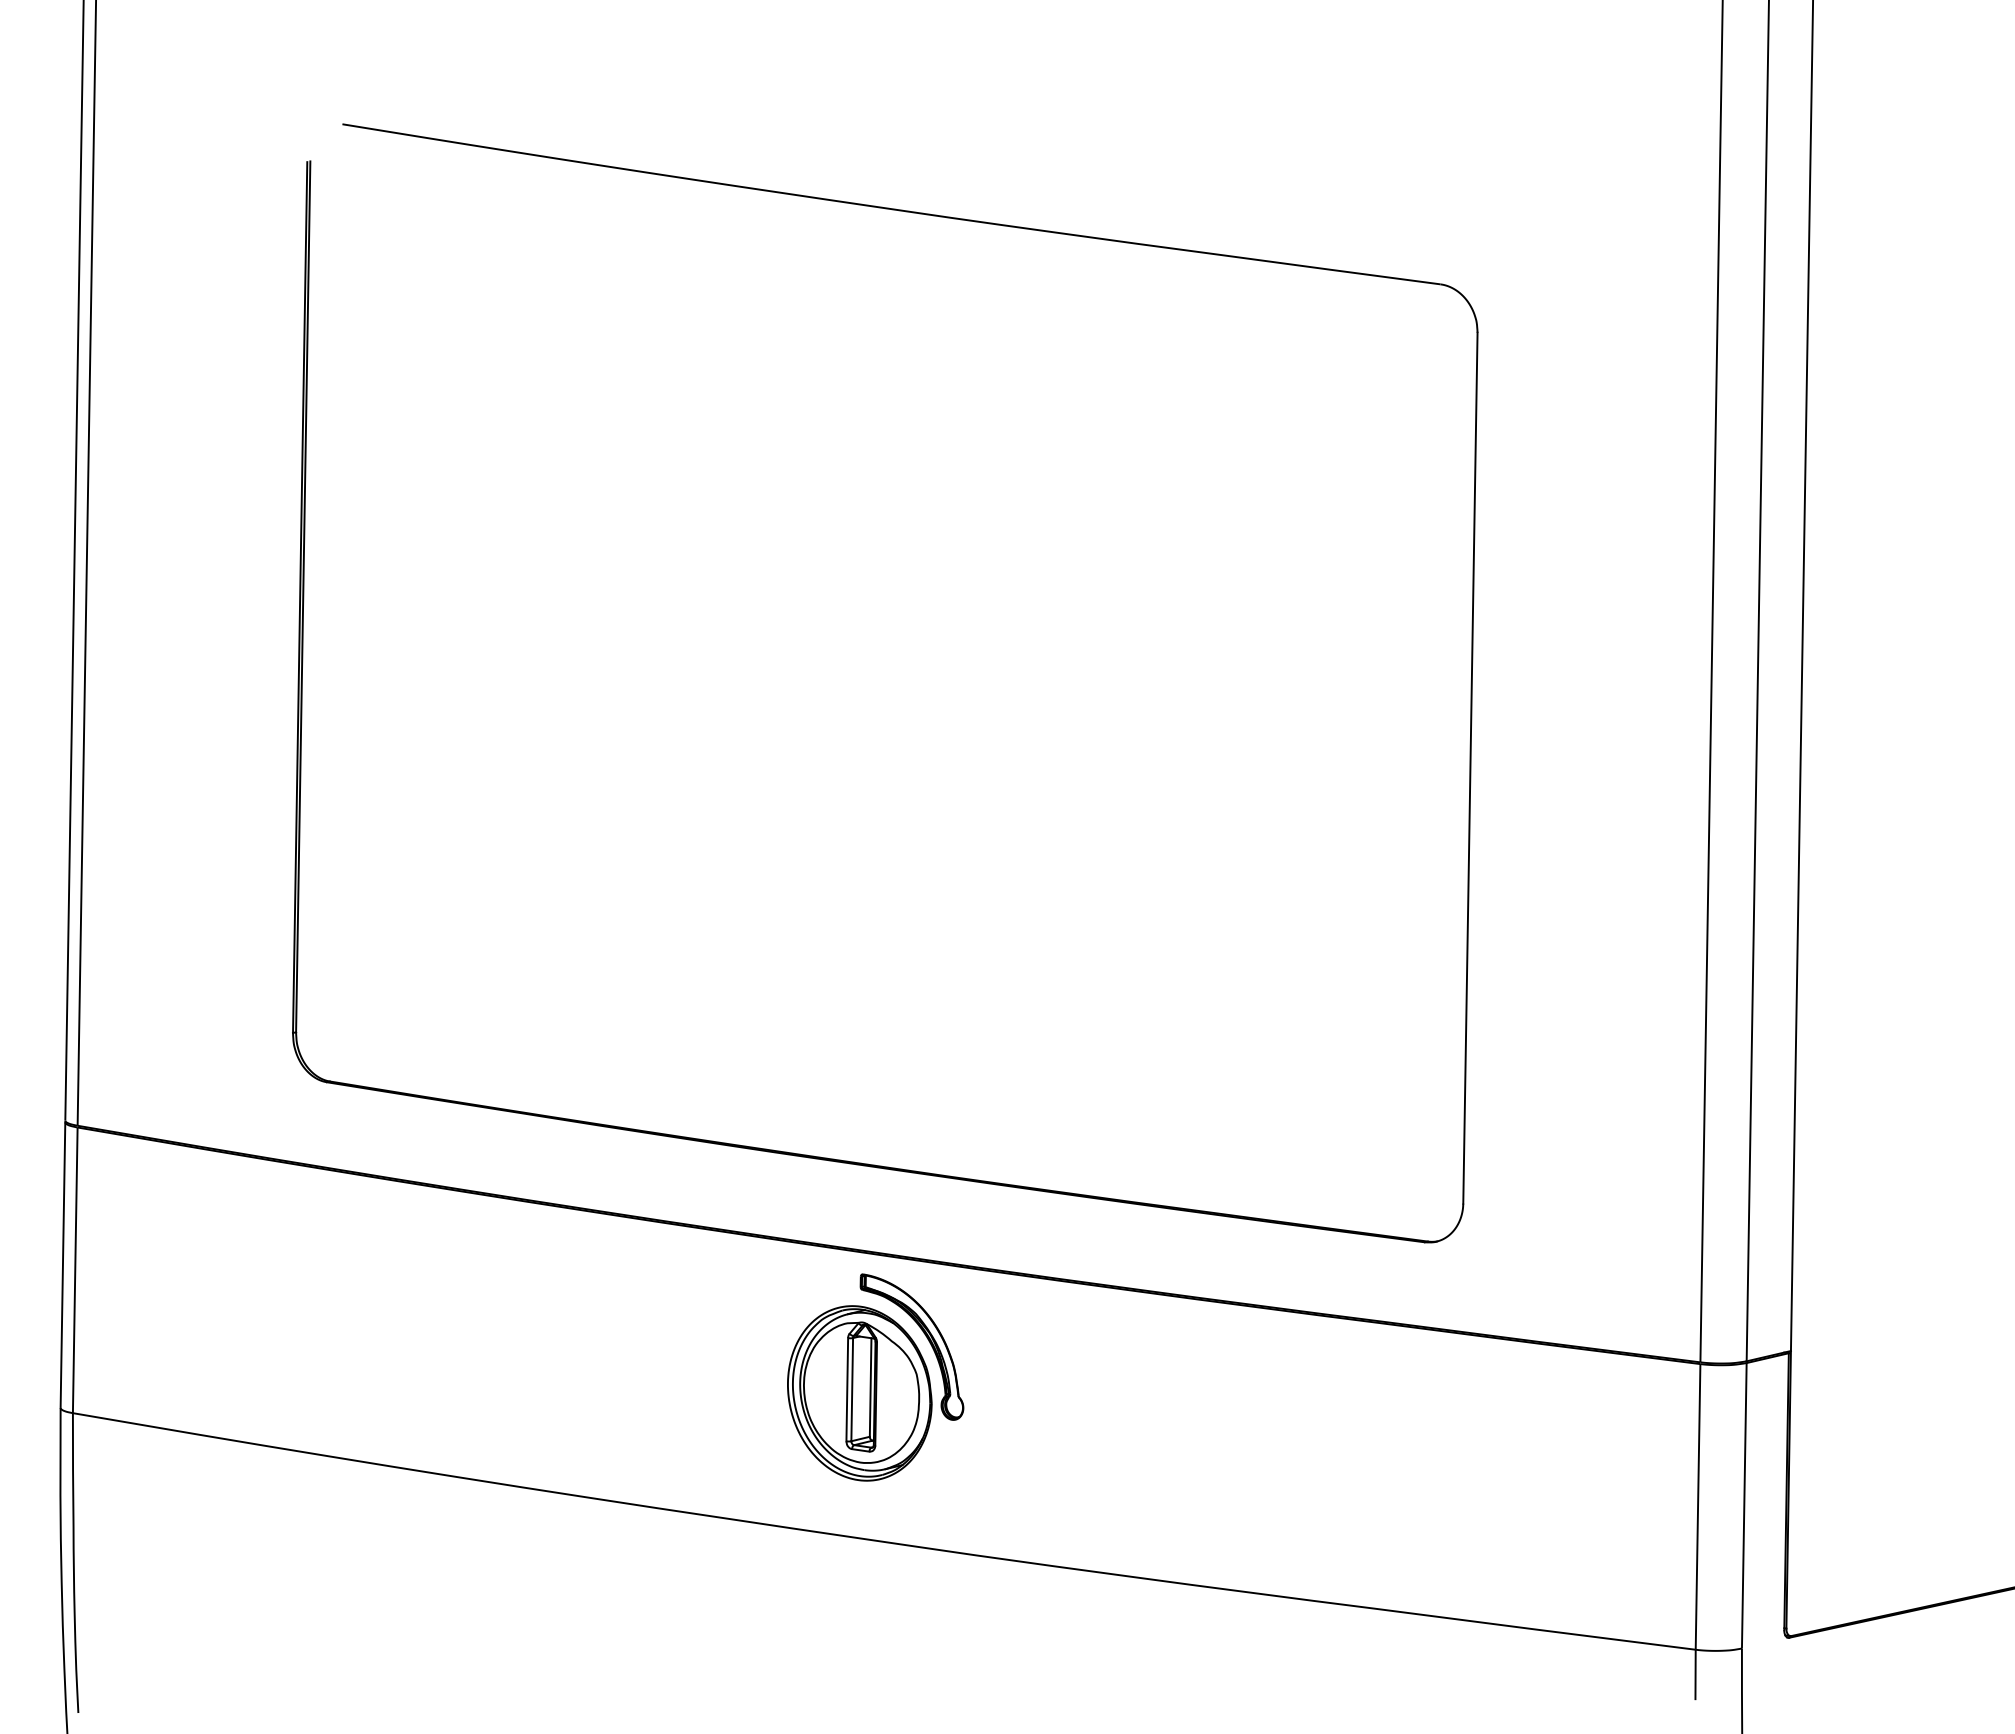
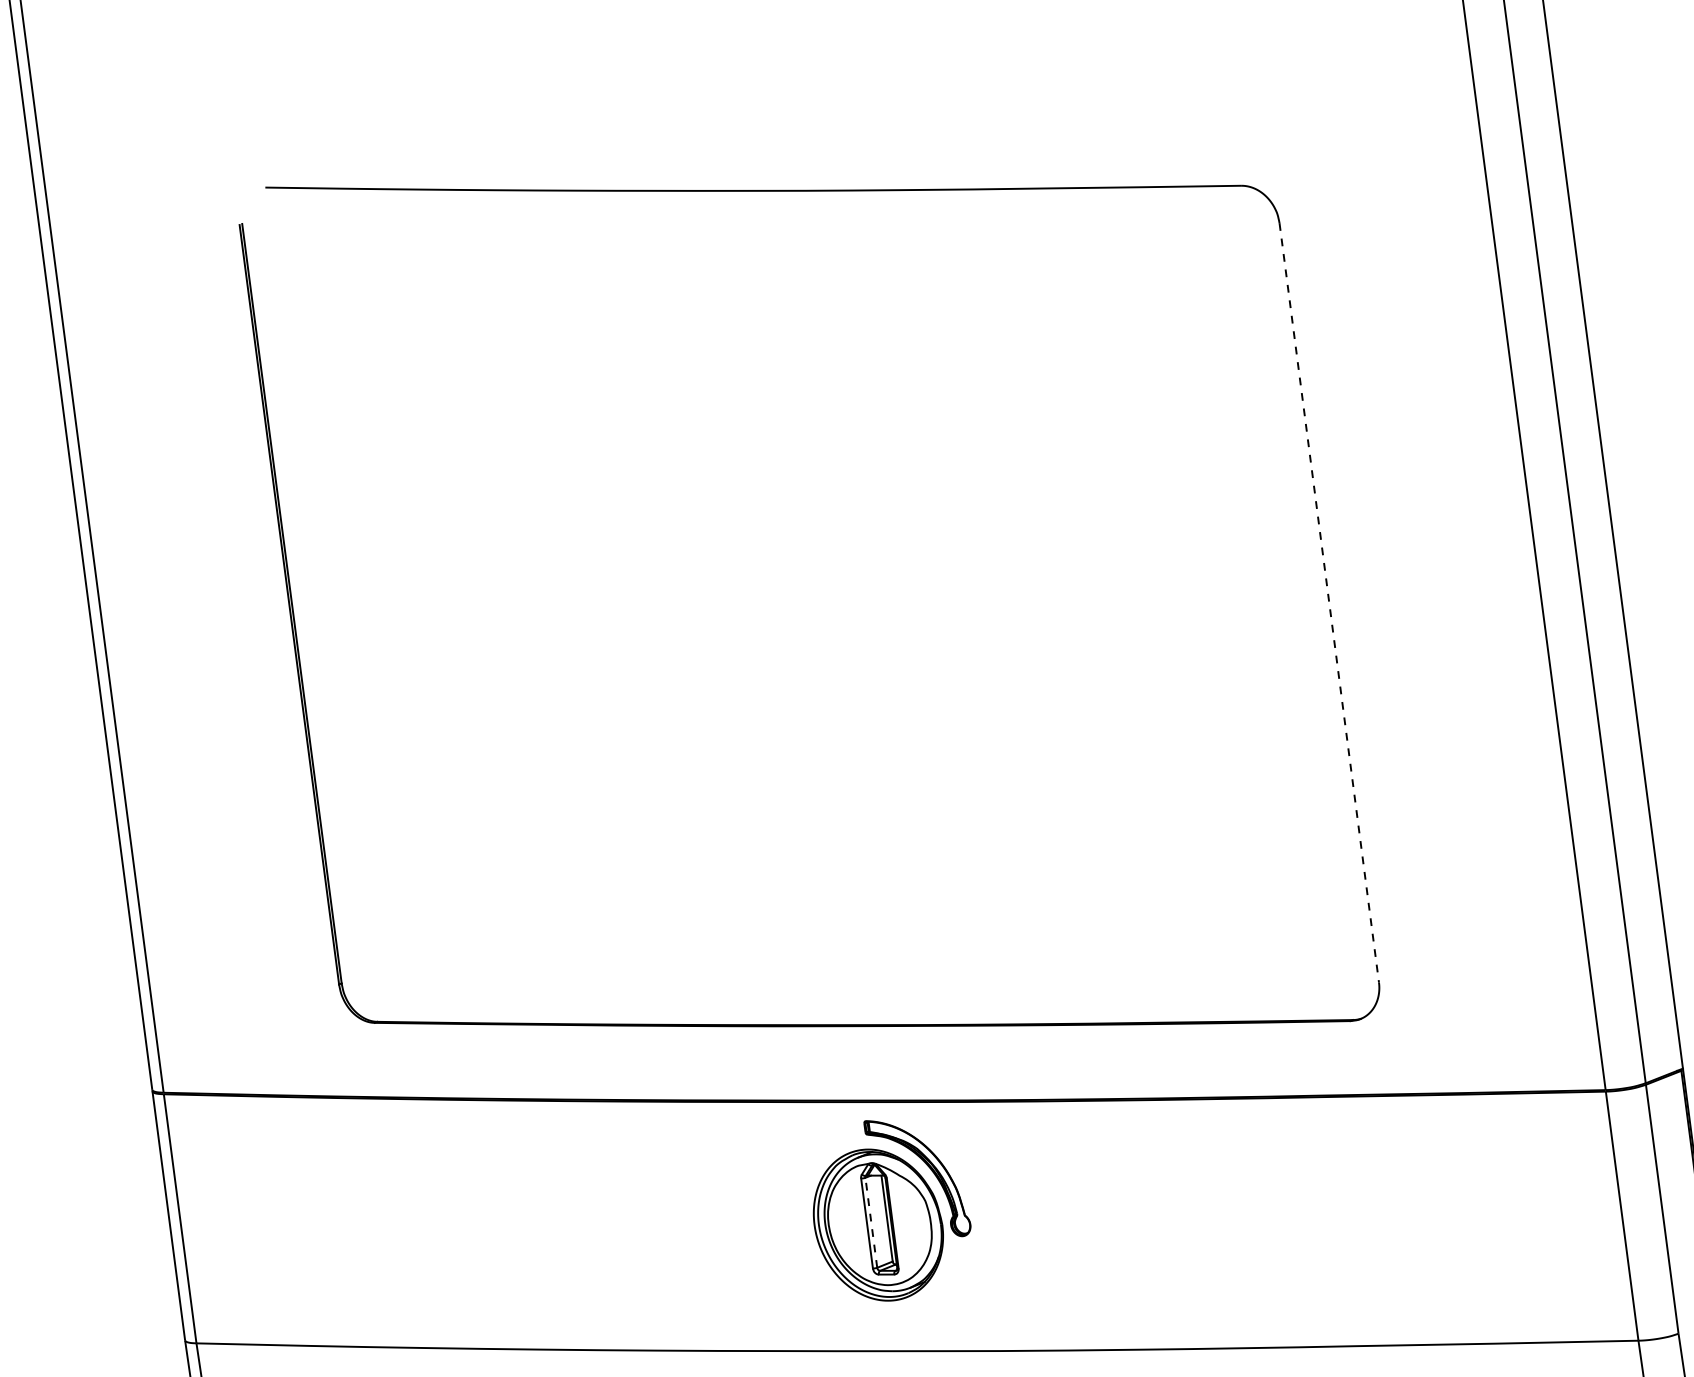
line: (1470, 768) -> (1329, 603), solid -> dashed
line: (852, 1389) -> (871, 1222), solid -> dashed

